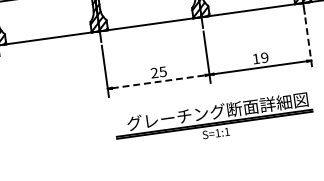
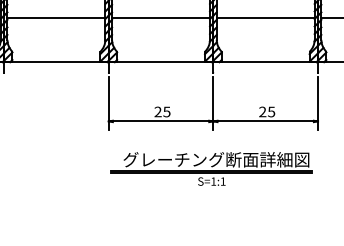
line: (309, 43) -> (318, 103), dashed -> solid
text: (260, 57) -> (267, 111), 19 -> 25
line: (159, 81) -> (161, 121), dashed -> solid

